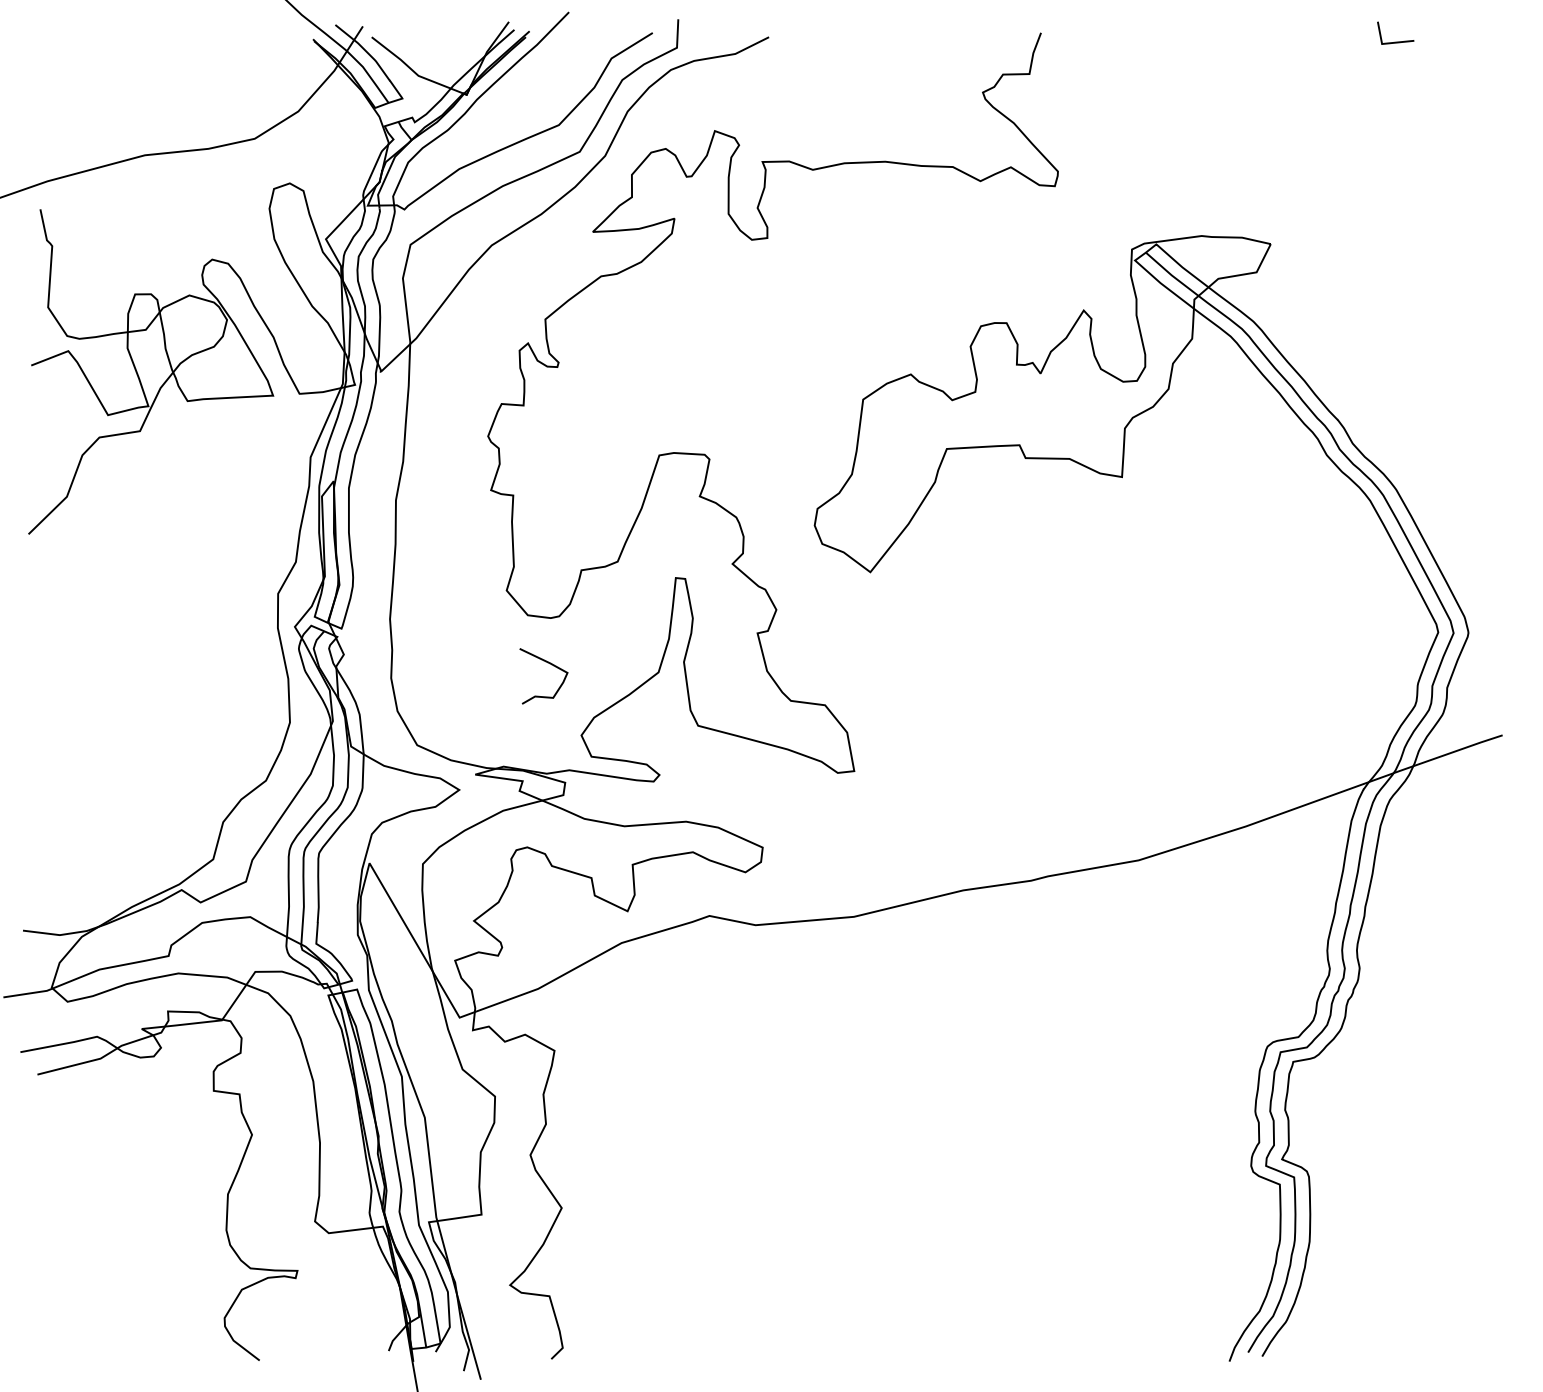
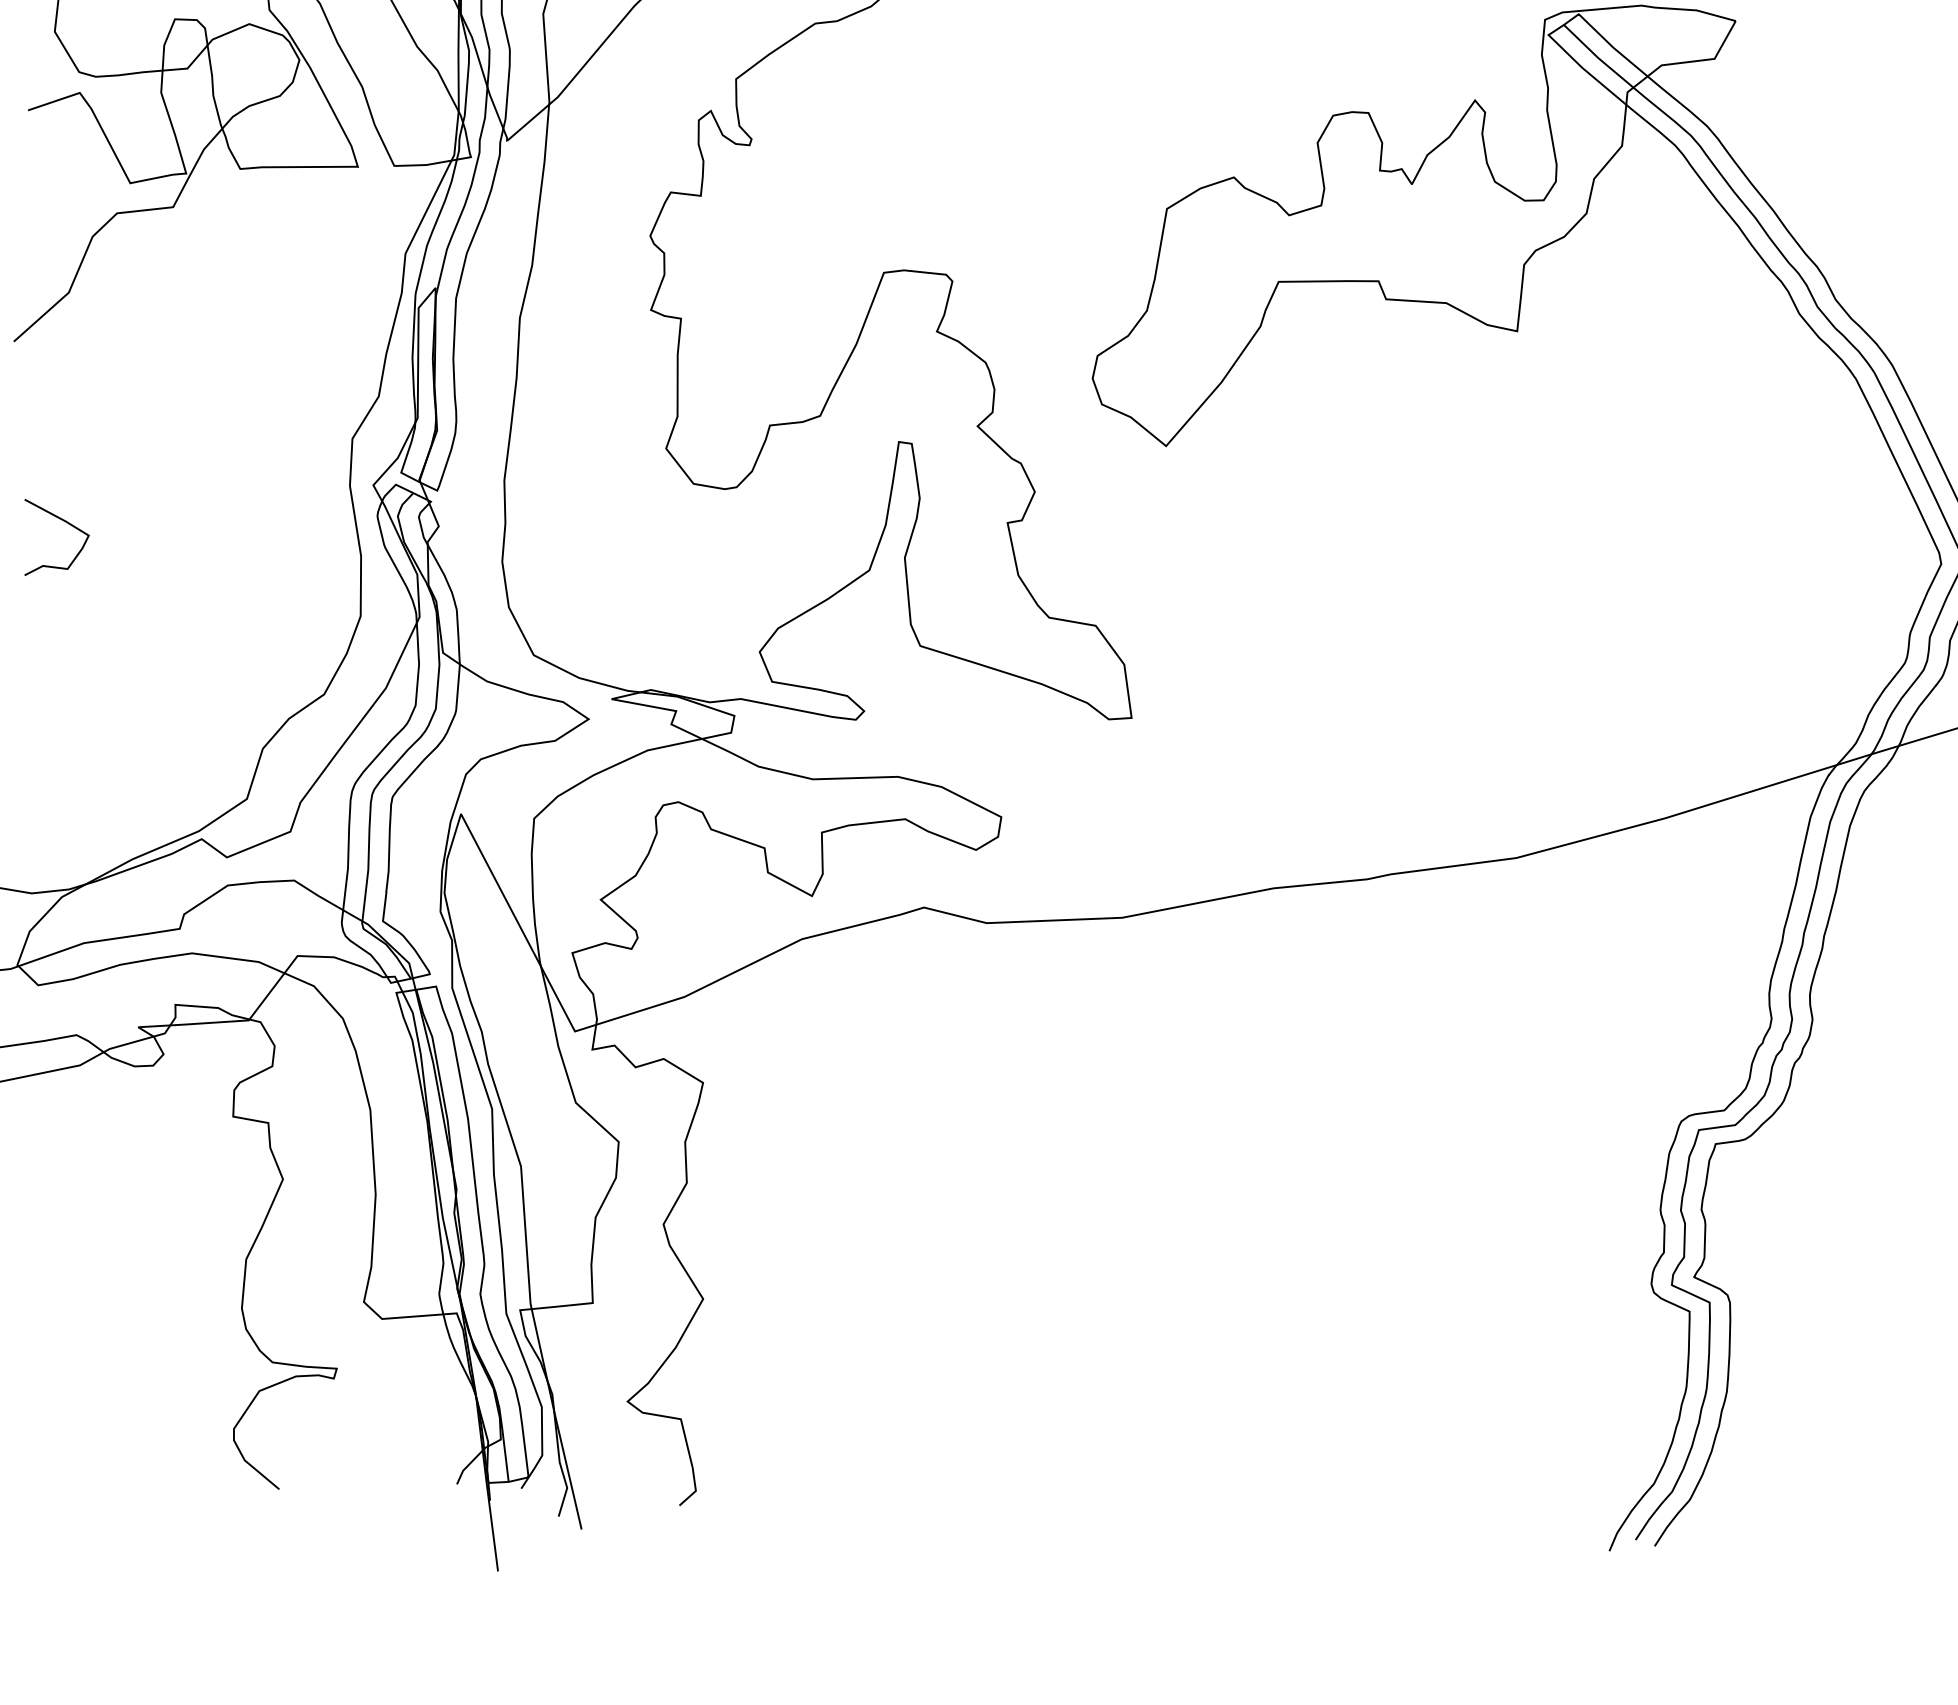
curve: (547, 663) -> (61, 521), moved

